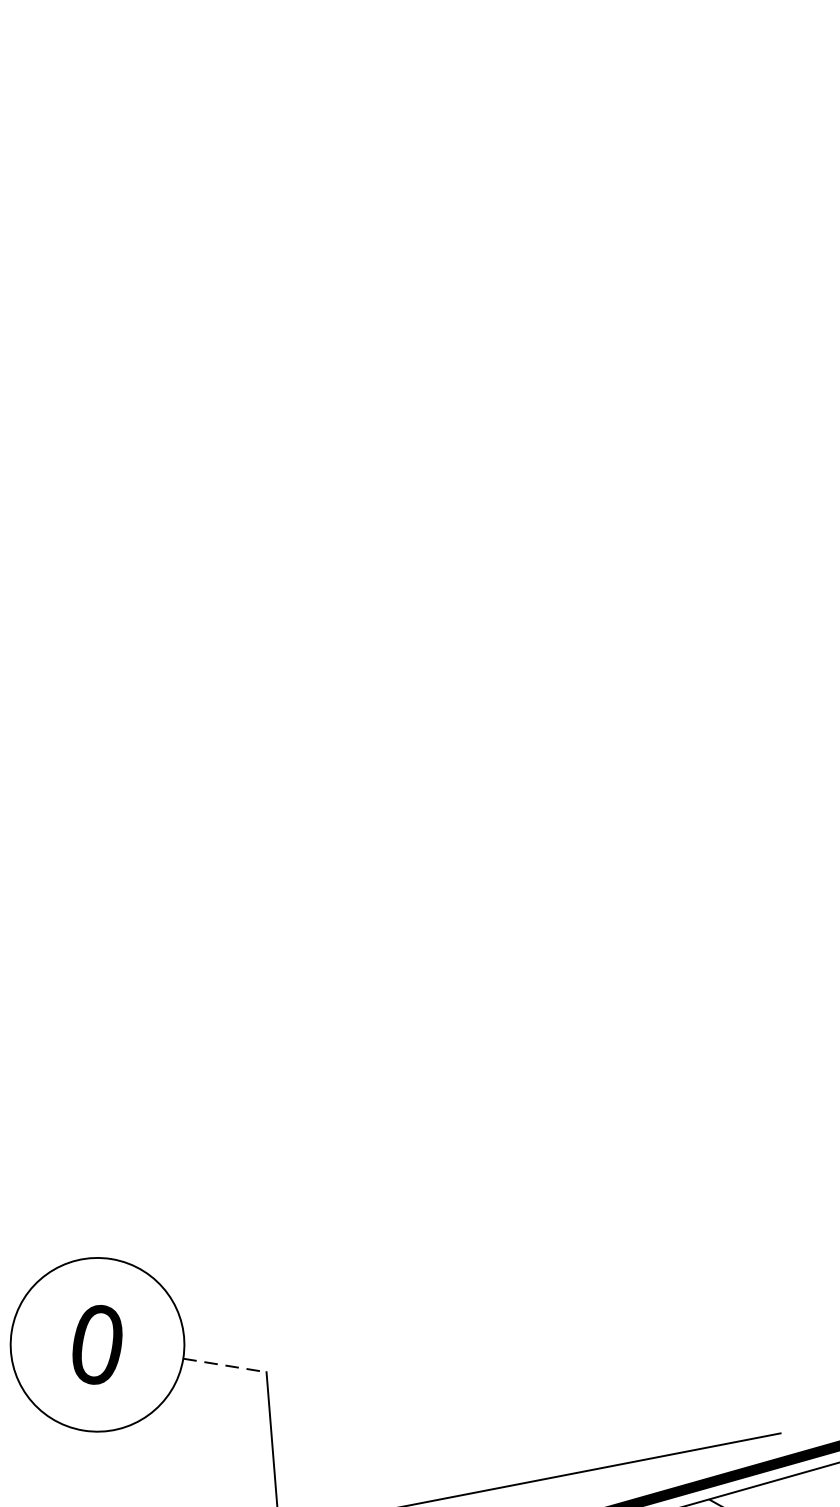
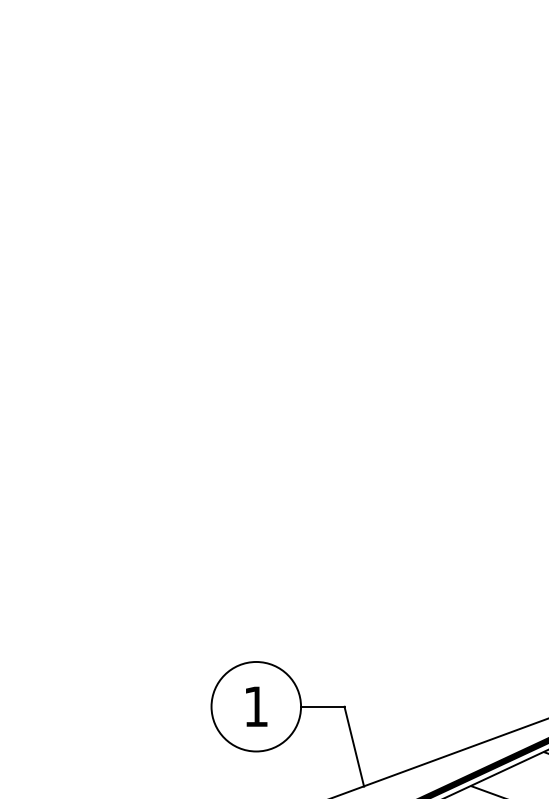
text: (96, 1344) -> (255, 706), 0 -> 1
line: (224, 1364) -> (322, 706), dashed -> solid

